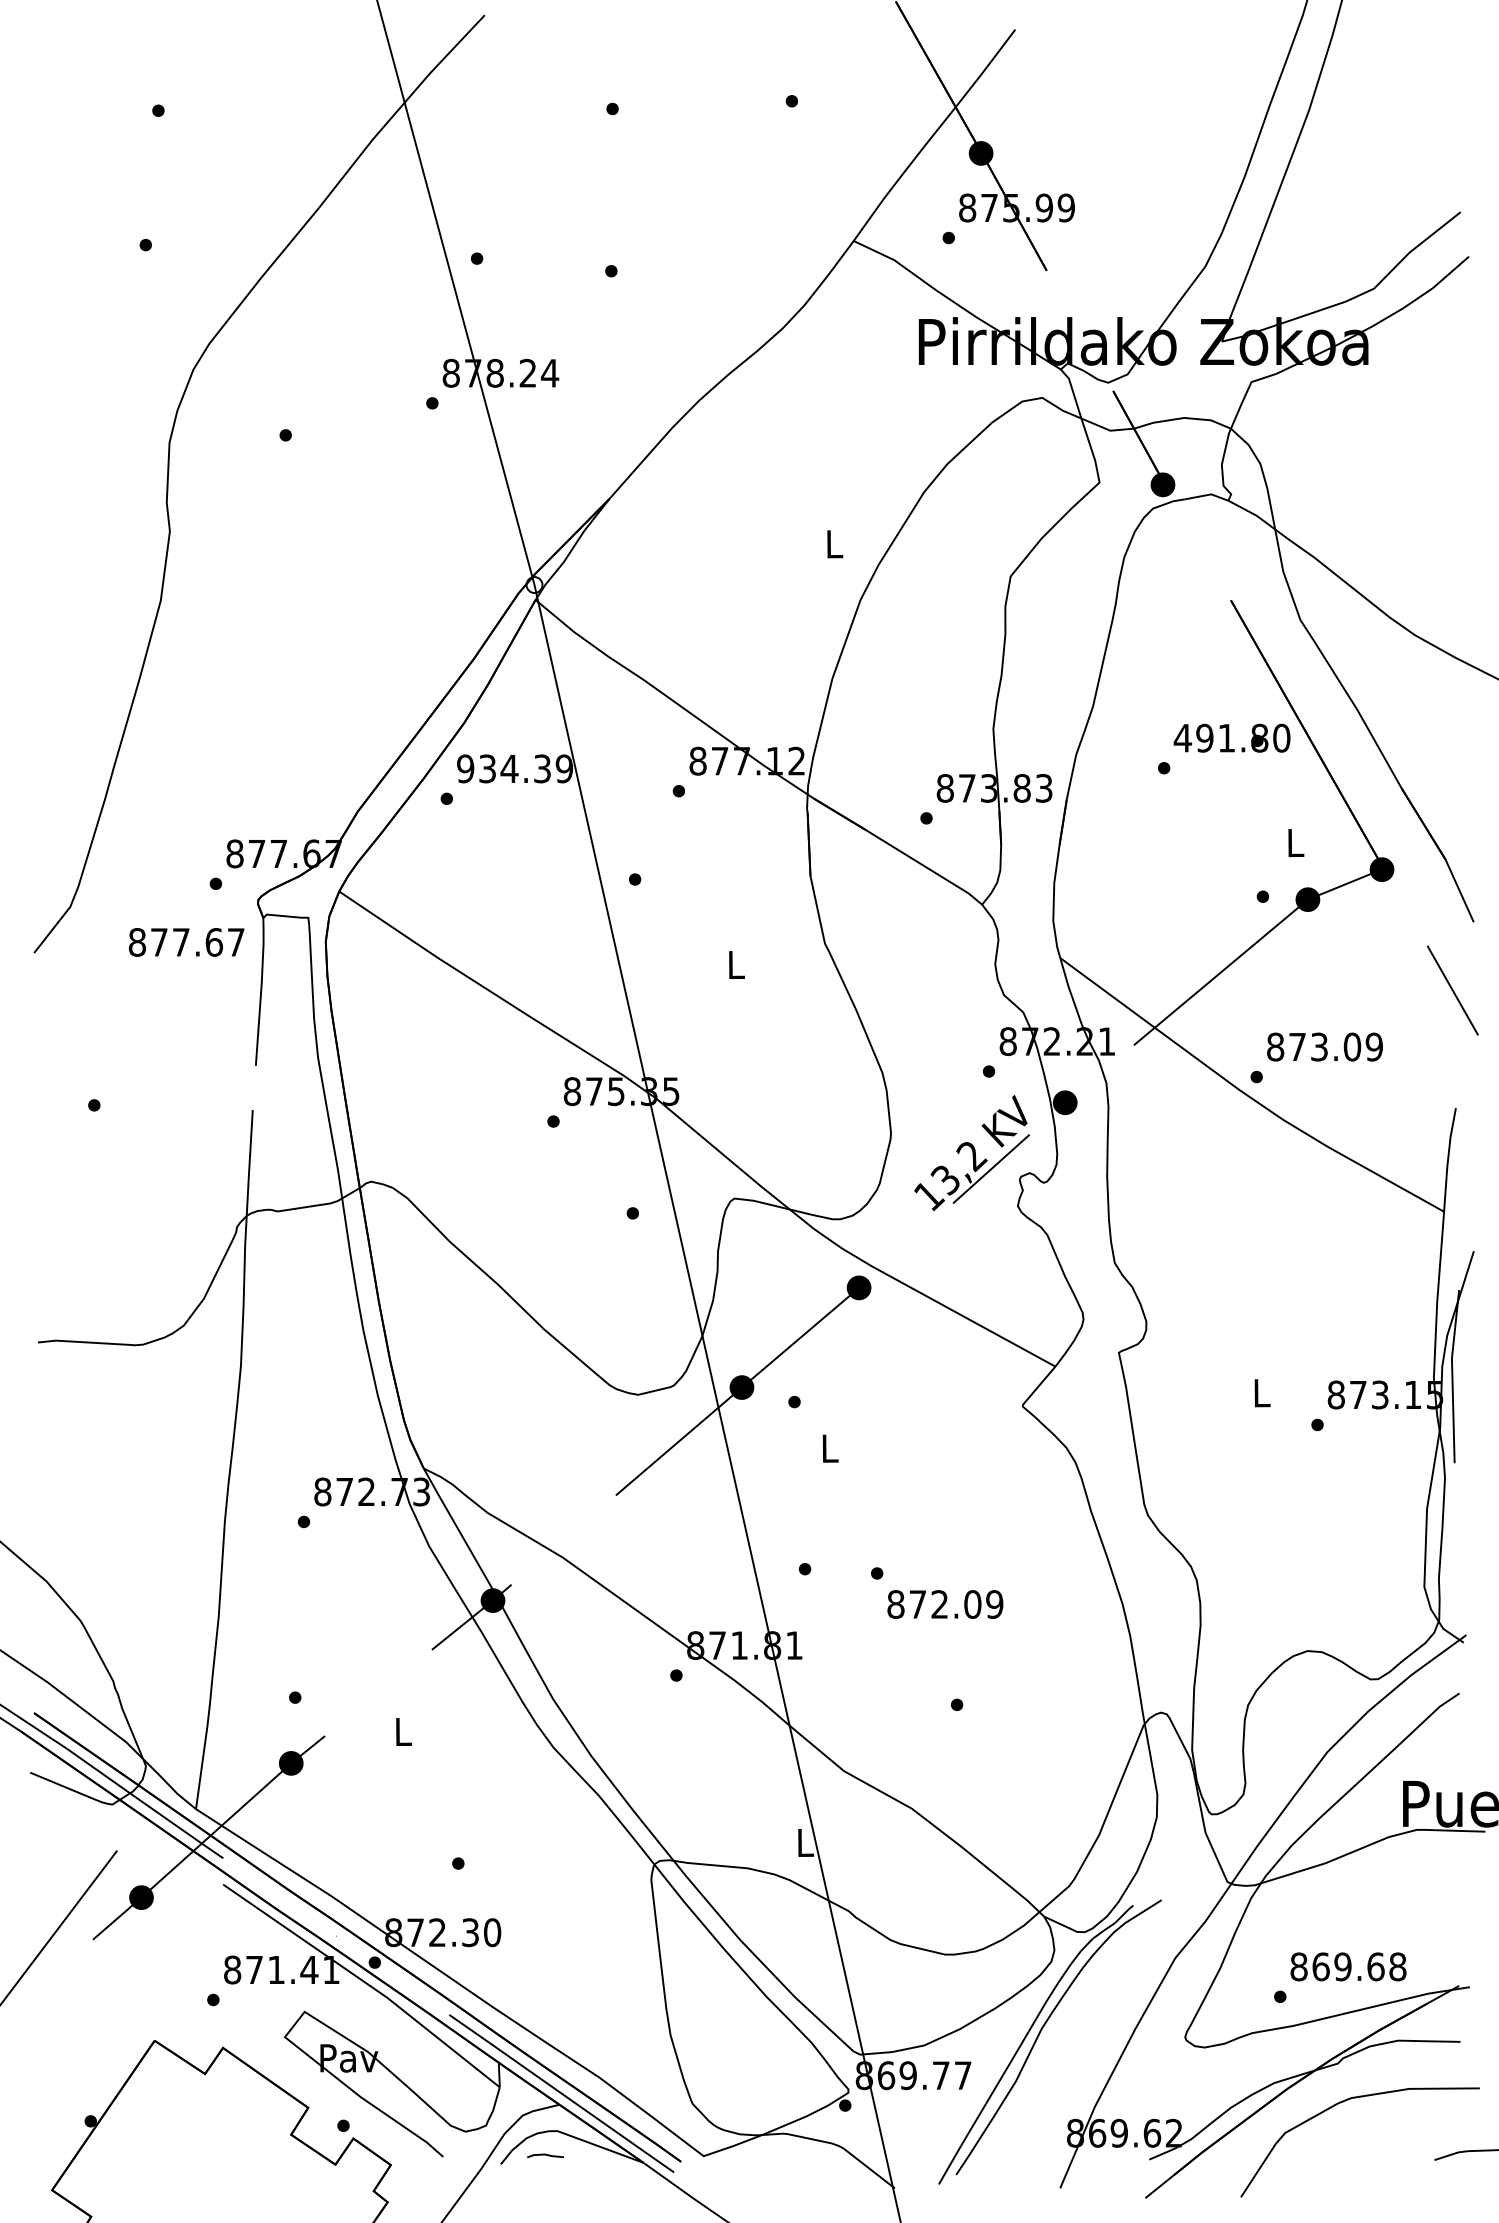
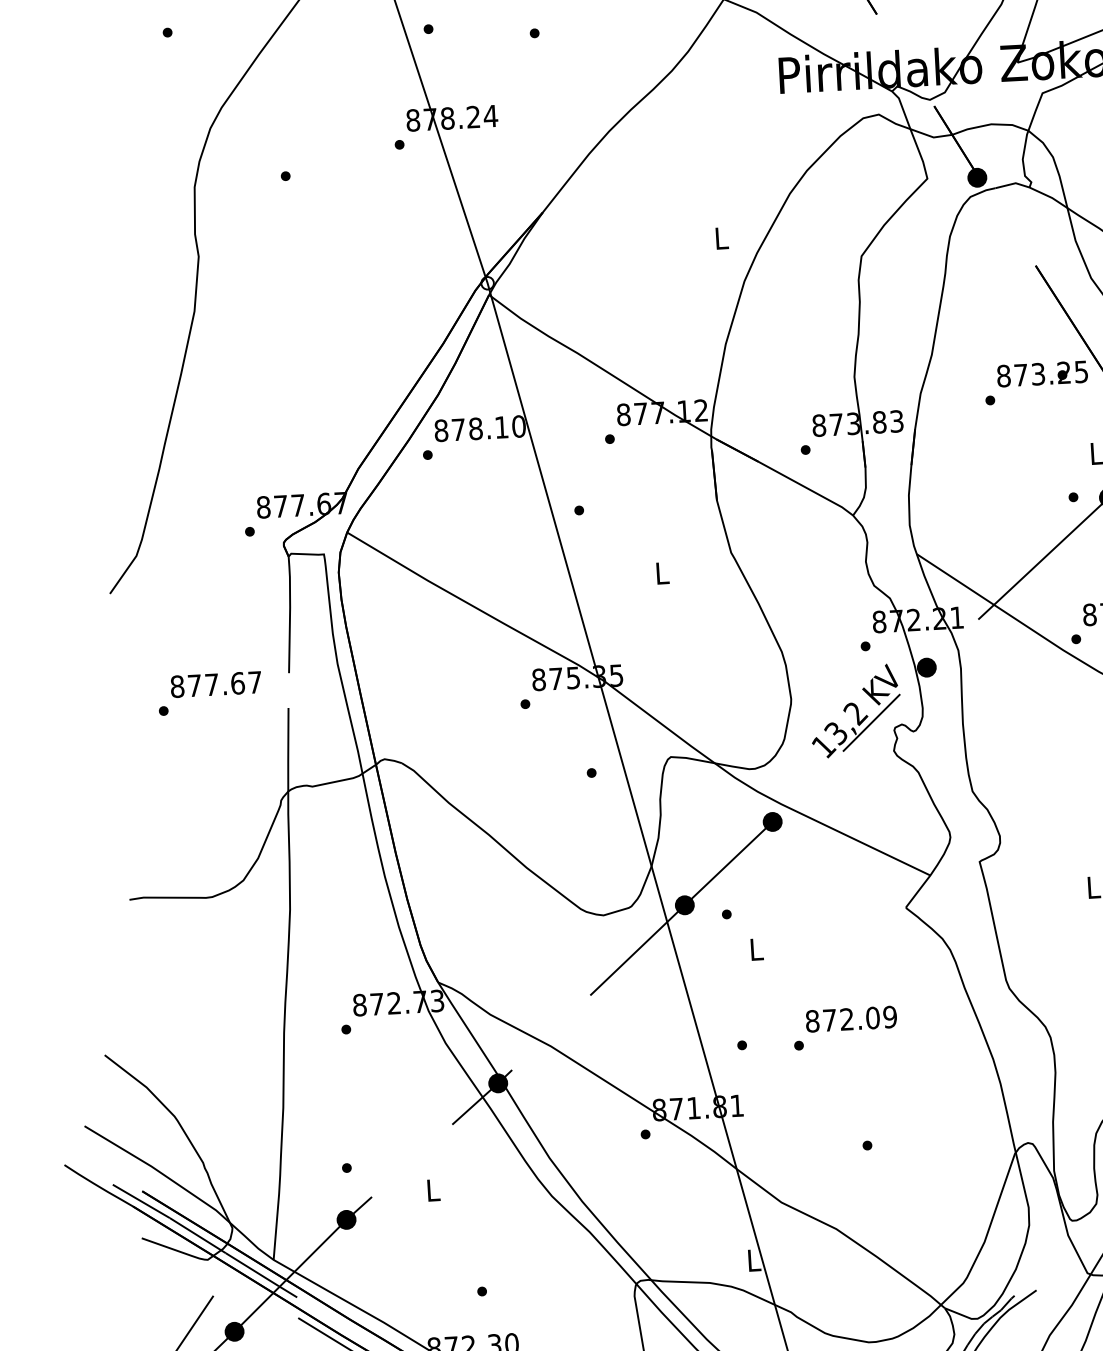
text: (1231, 737) -> (1041, 373), 491.80 -> 873.25
text: (515, 768) -> (480, 428), 934.39 -> 878.10
text: (186, 942) -> (216, 684), moved
text: (945, 1604) -> (851, 1019), moved

